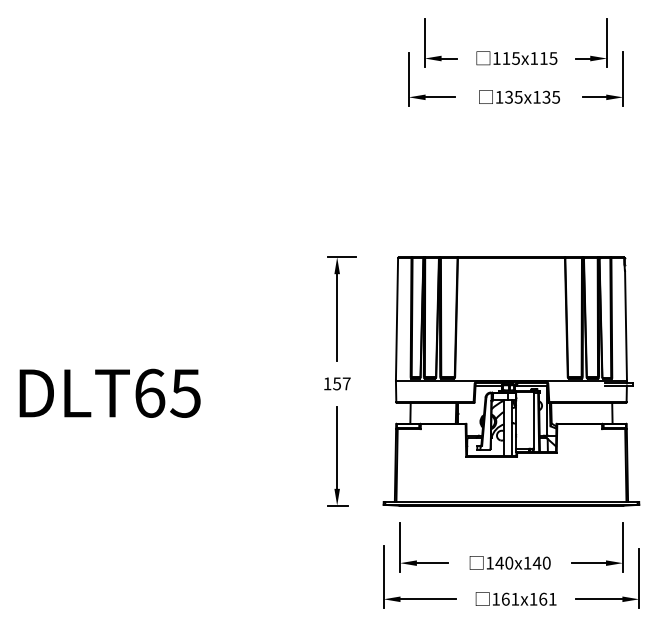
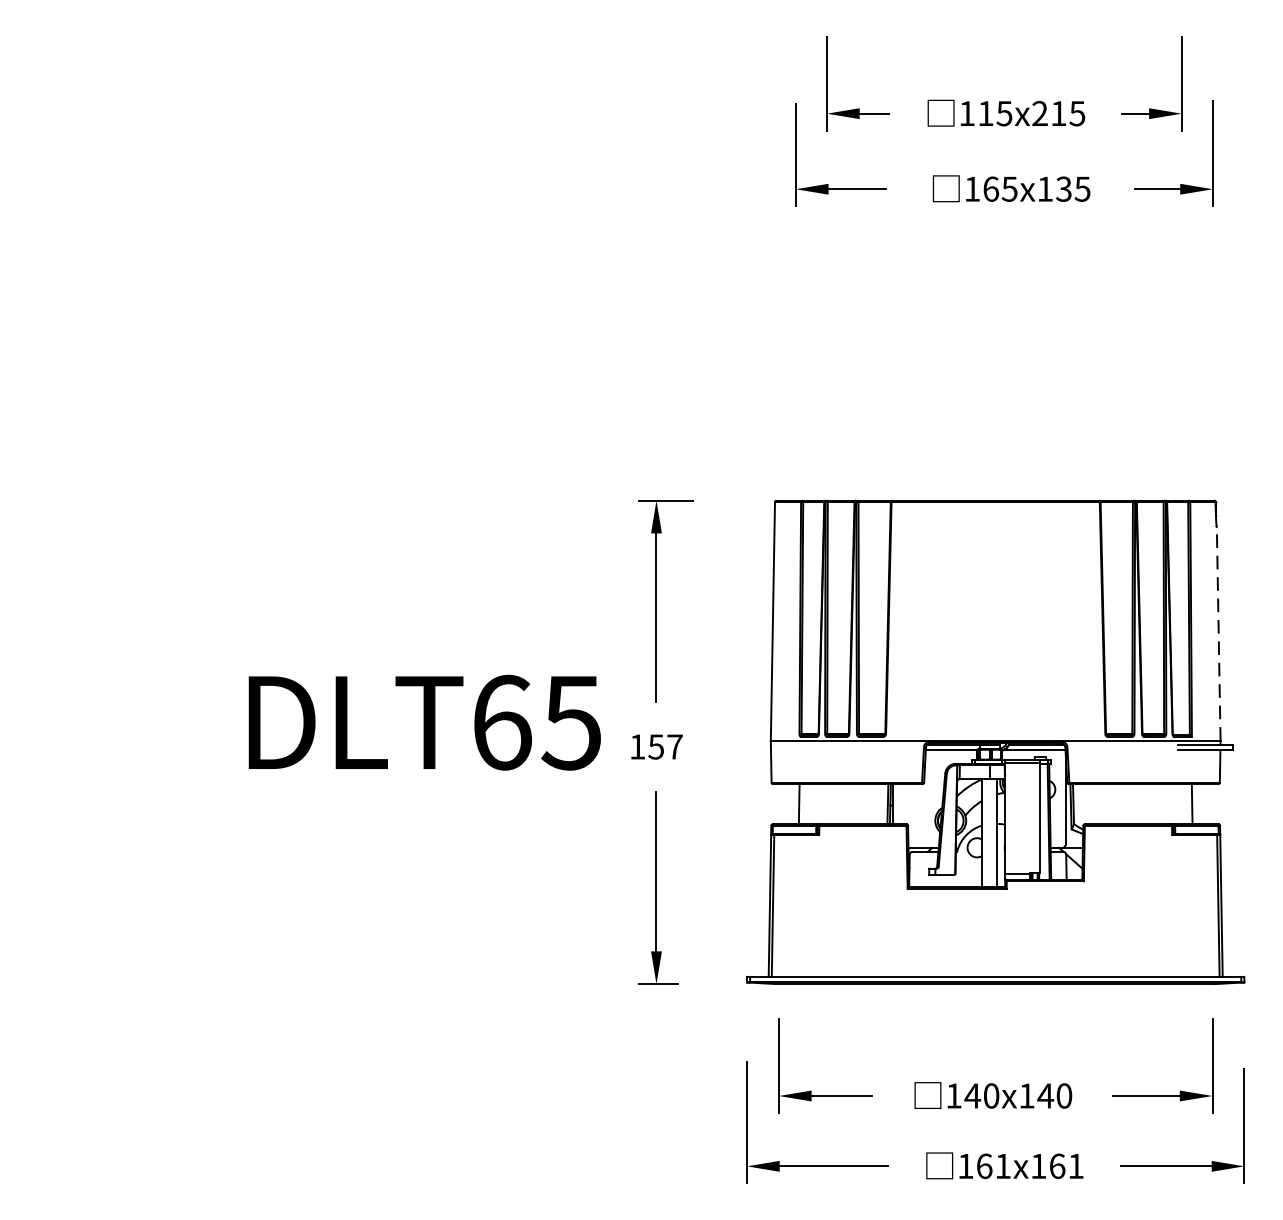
text: (534, 58) -> (1040, 113), 115x115 -> 115x215
text: (509, 96) -> (991, 187), 135x135 -> 165x135
line: (626, 325) -> (1219, 633), solid -> dashed
text: (109, 392) -> (423, 720), moved

